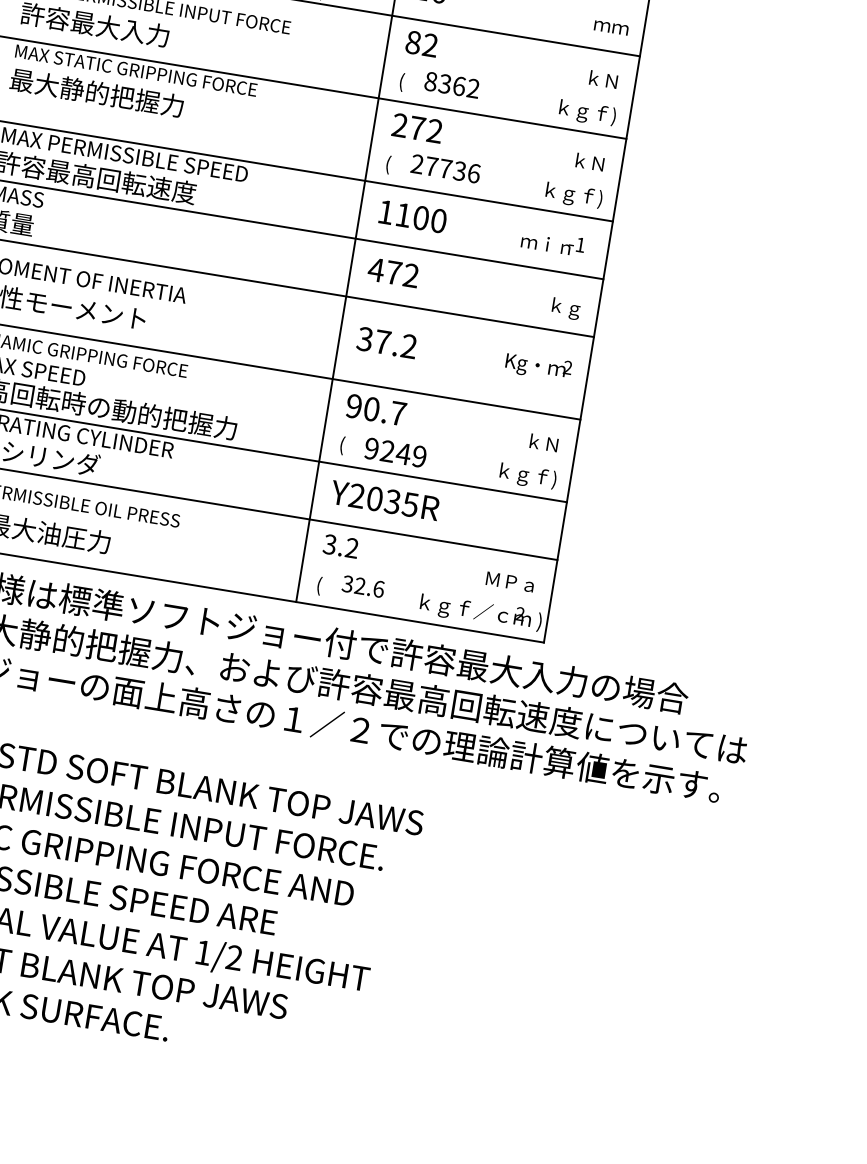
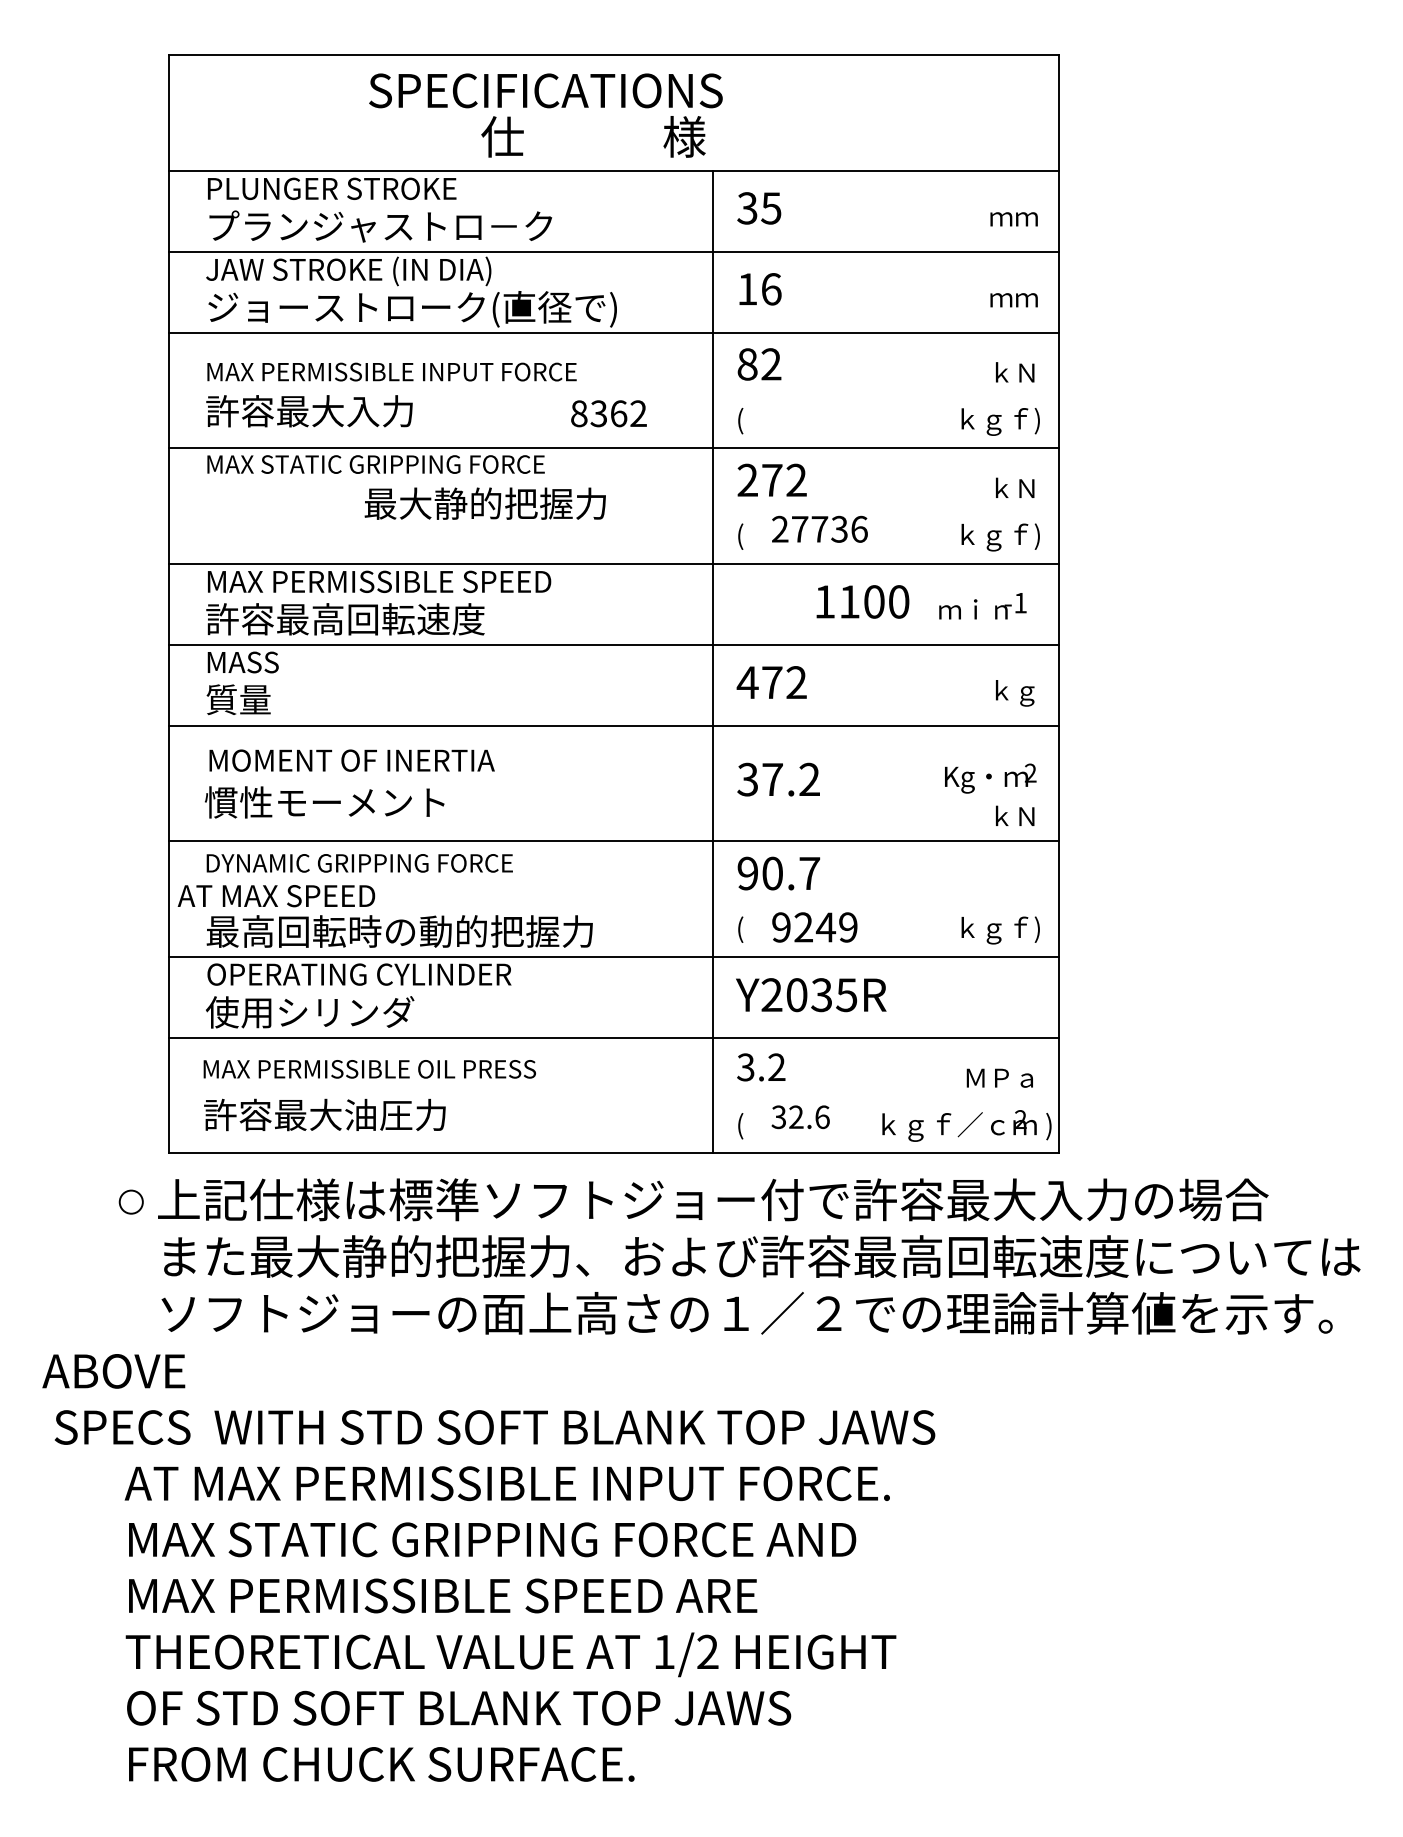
text: (451, 84) -> (608, 413), moved
text: (96, 92) -> (484, 503), moved
text: (412, 216) -> (862, 601), moved
text: (544, 442) -> (1015, 815), moved

